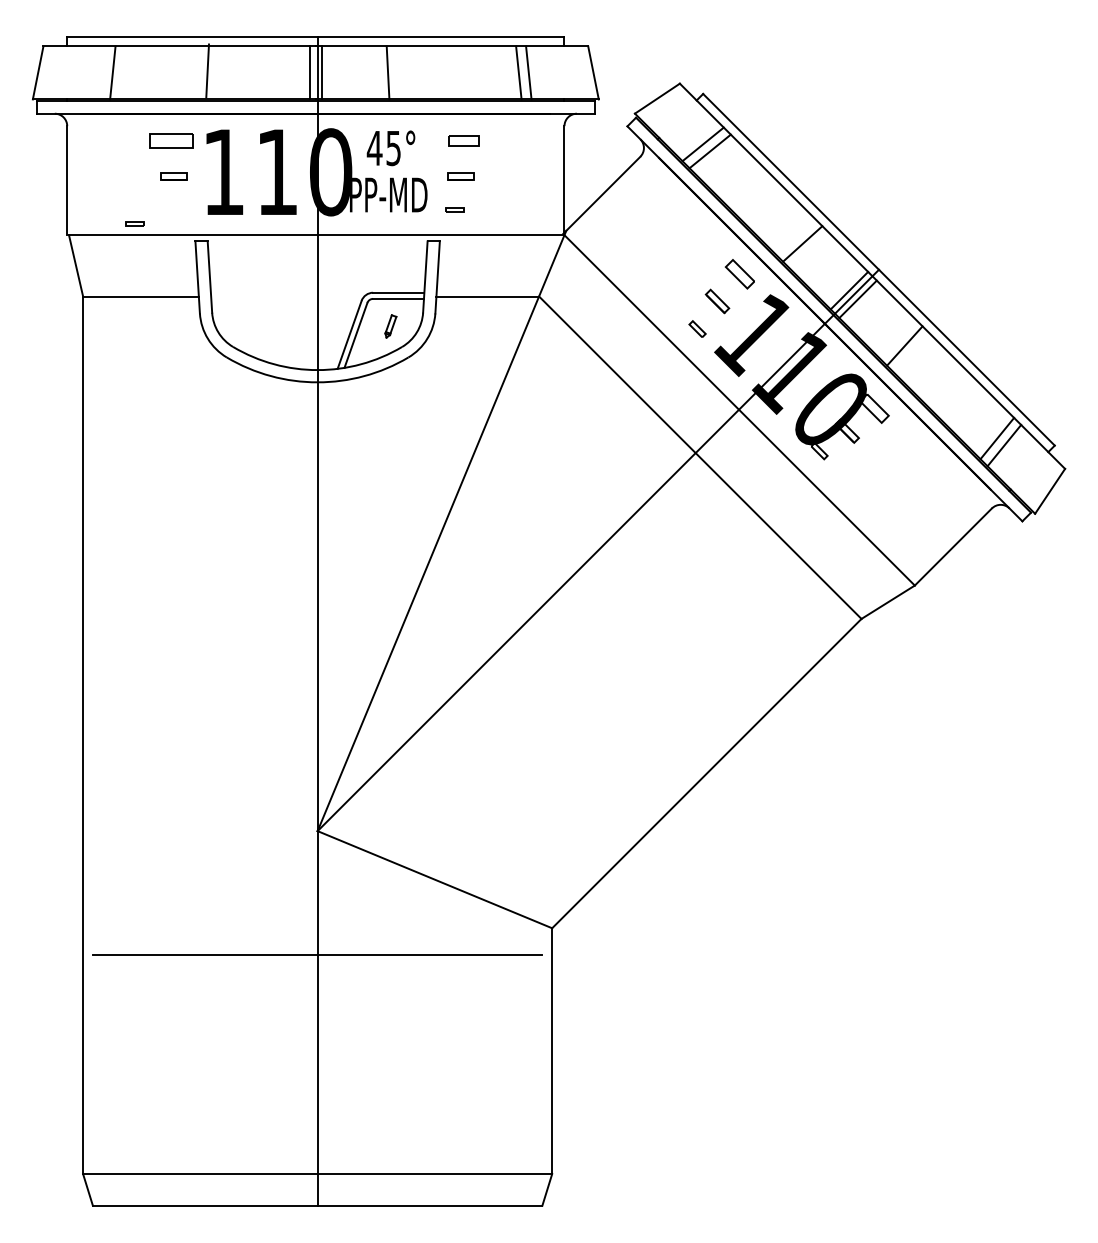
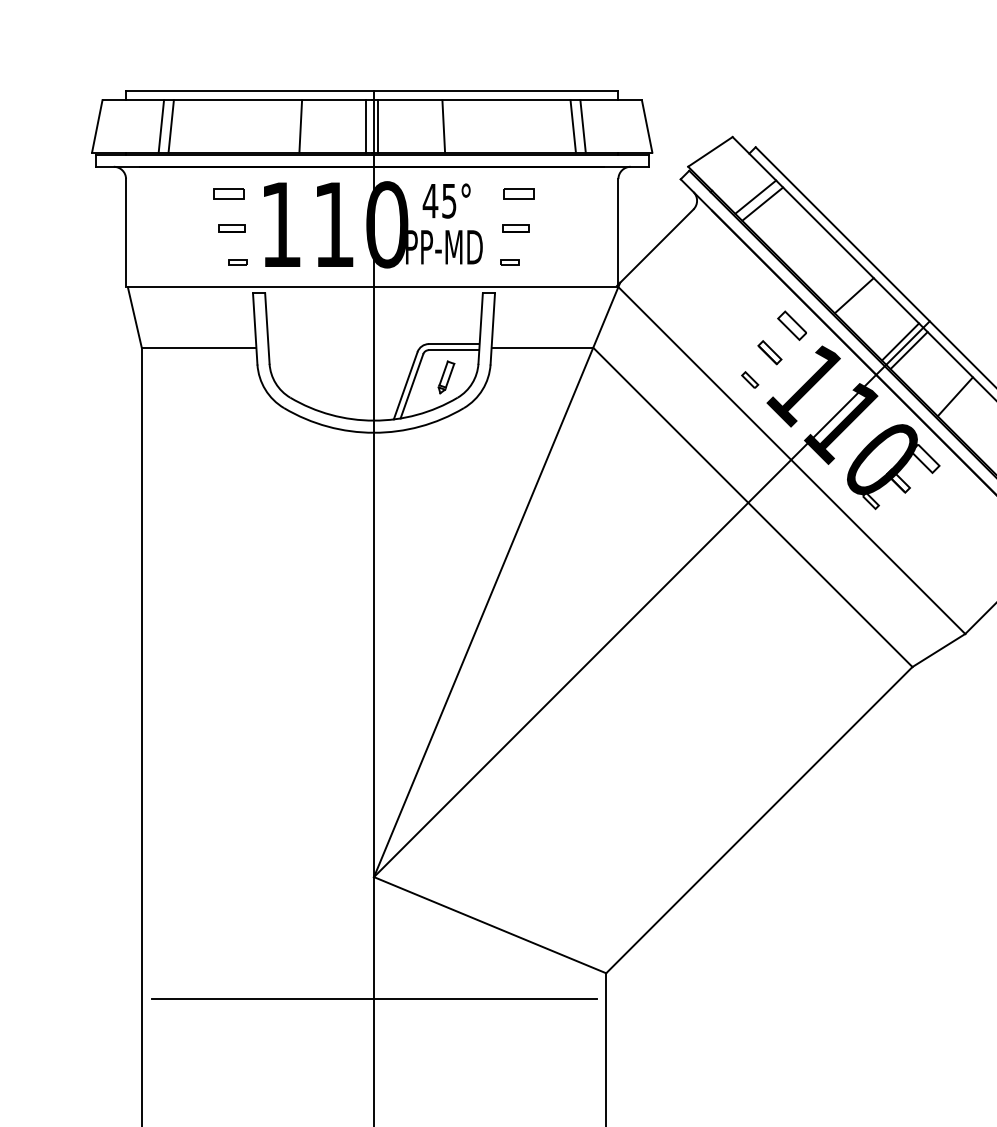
line: (207, 70) -> (300, 125), moved
line: (102, 72) -> (160, 125), added
part: (170, 140) -> (228, 193), size x0.71
part: (134, 223) -> (237, 261), moved
part: (390, 326) -> (446, 377), size x1.43

